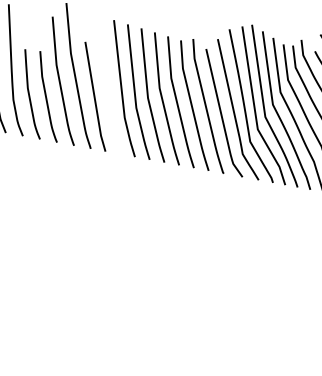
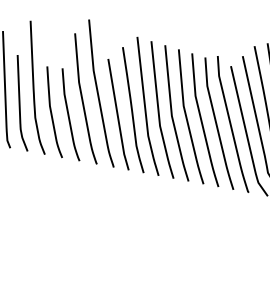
curve: (109, 92) -> (132, 110), added

